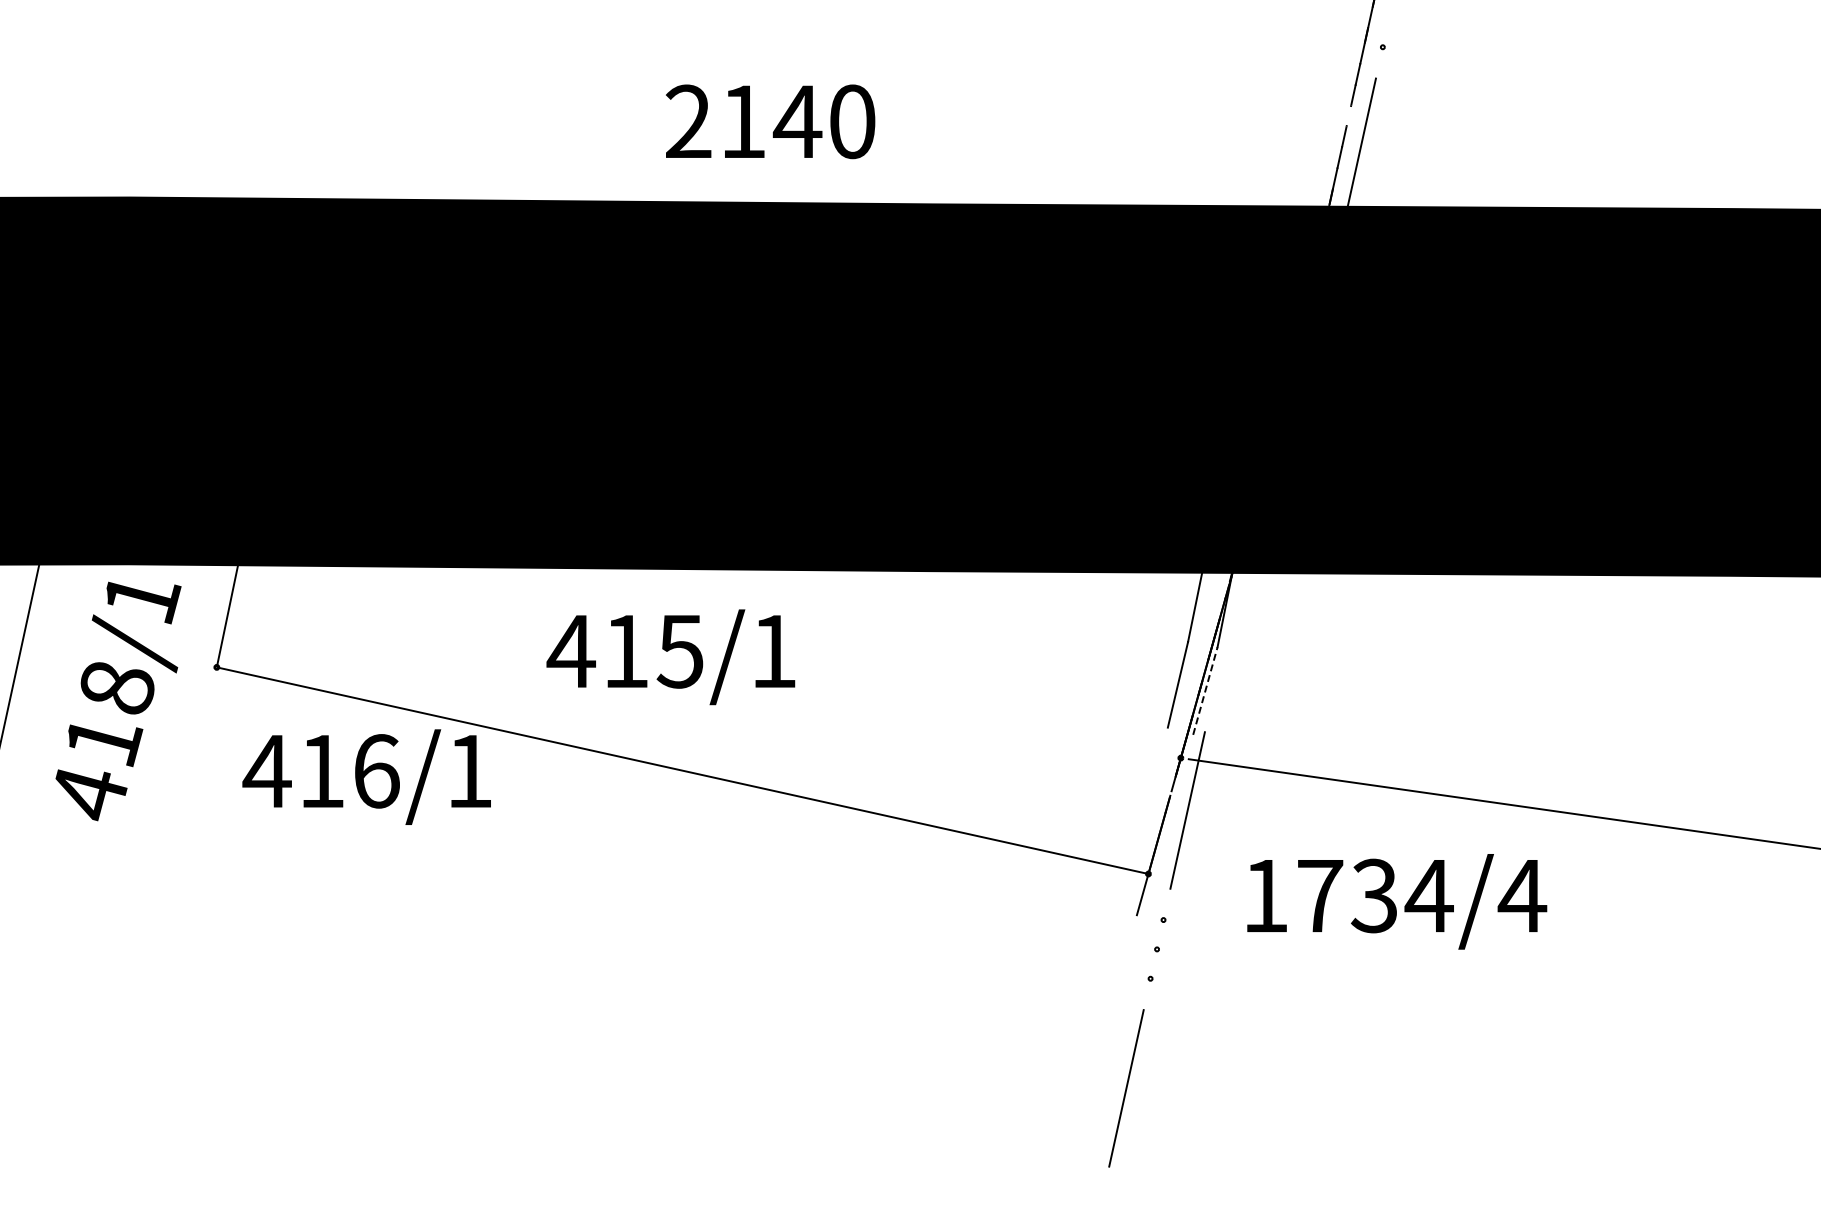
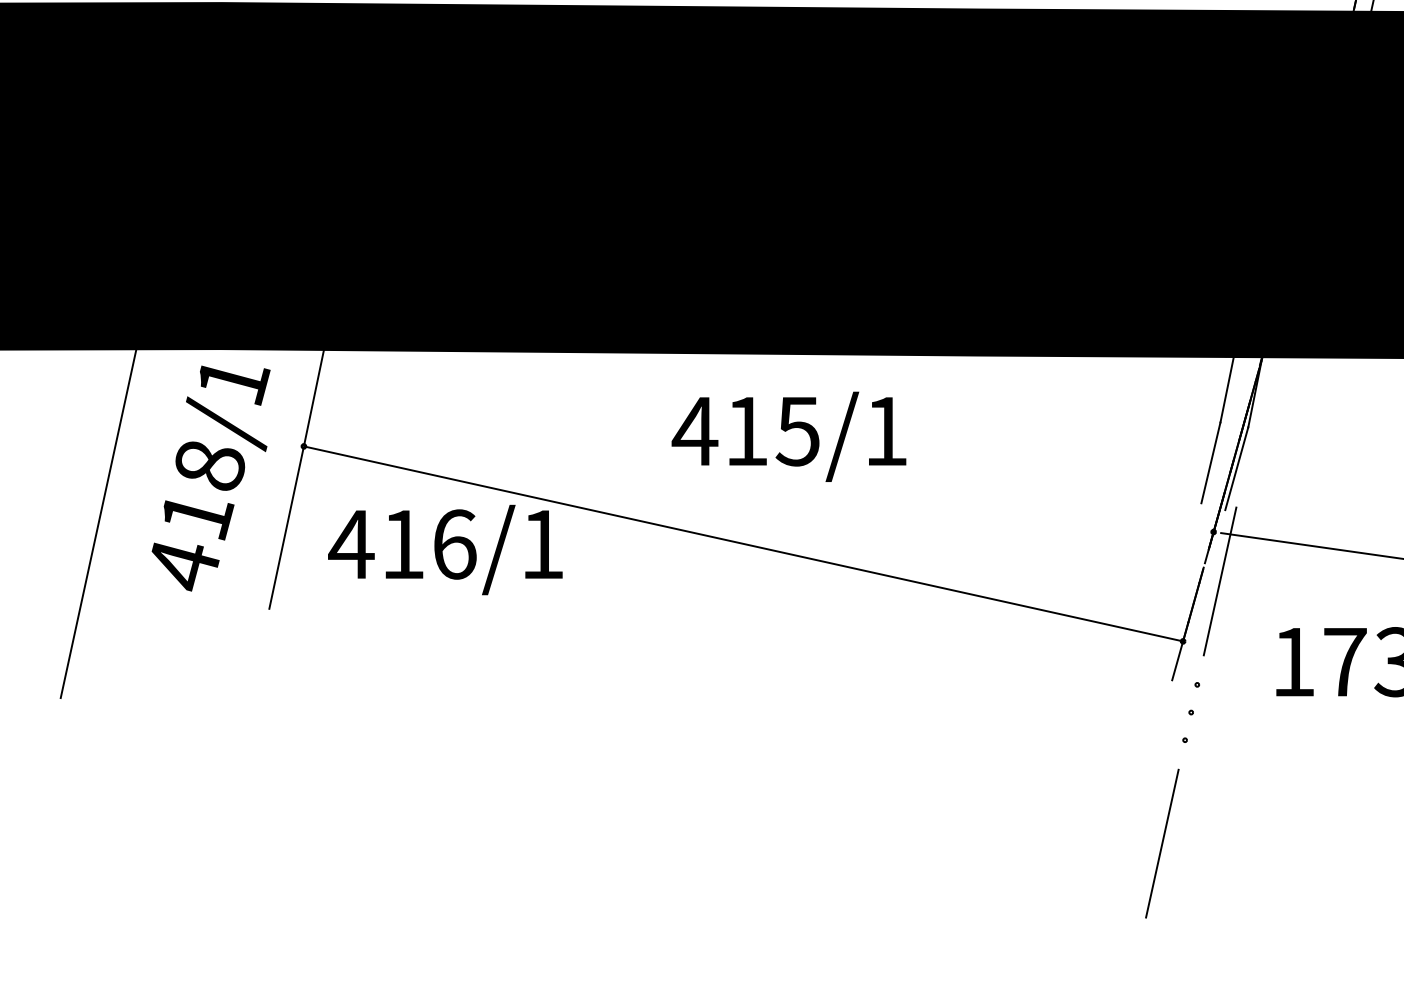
text: (670, 657) -> (788, 437), moved
line: (1205, 691) -> (1236, 469), dashed -> solid
line: (198, 754) -> (286, 528), added

